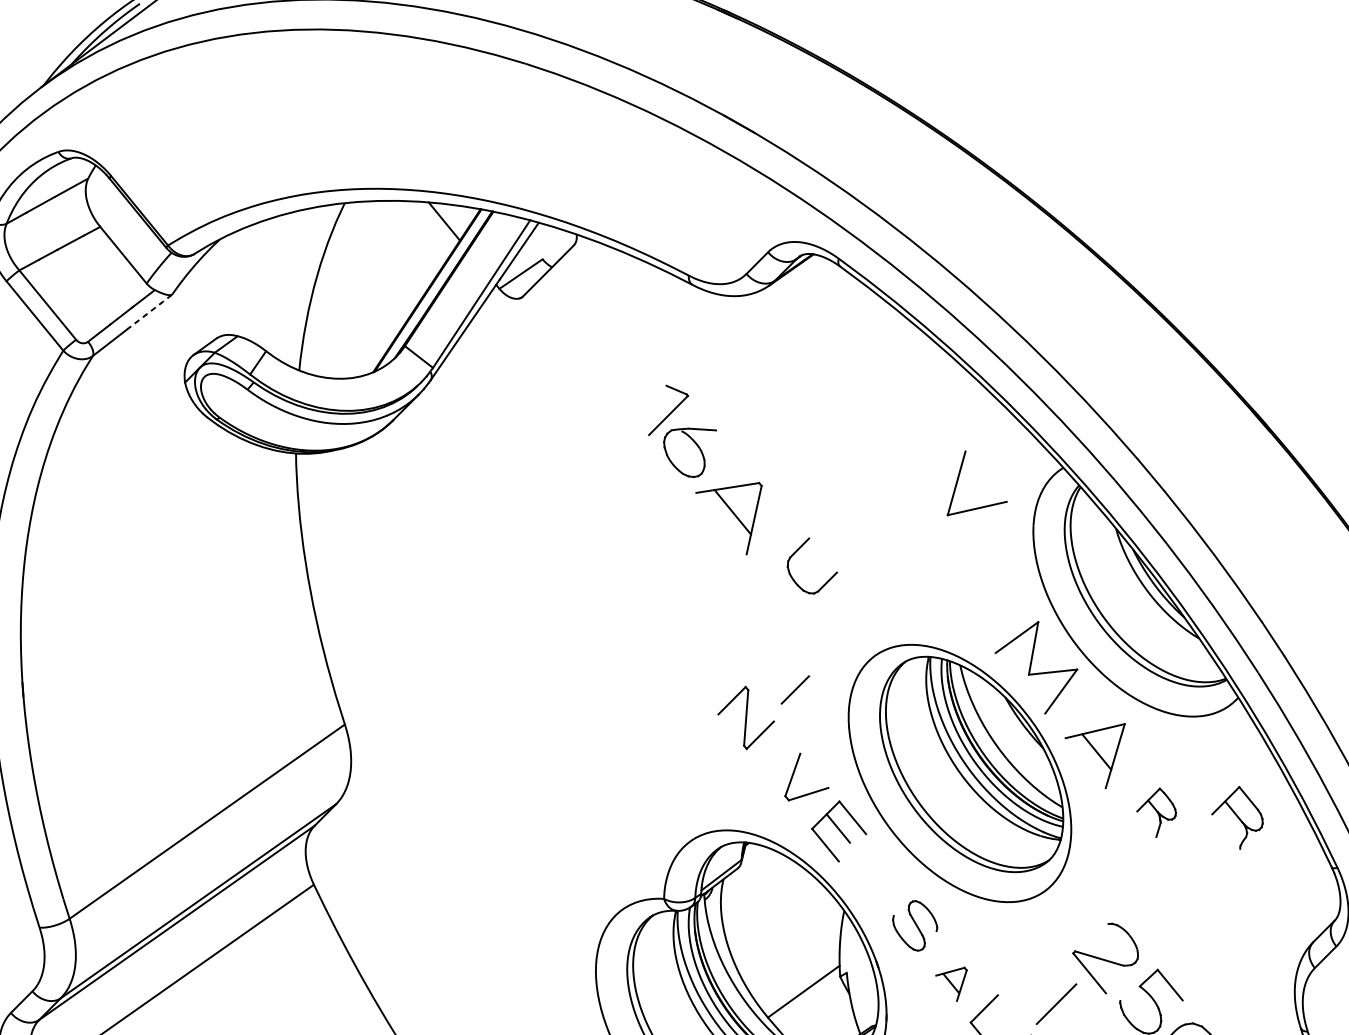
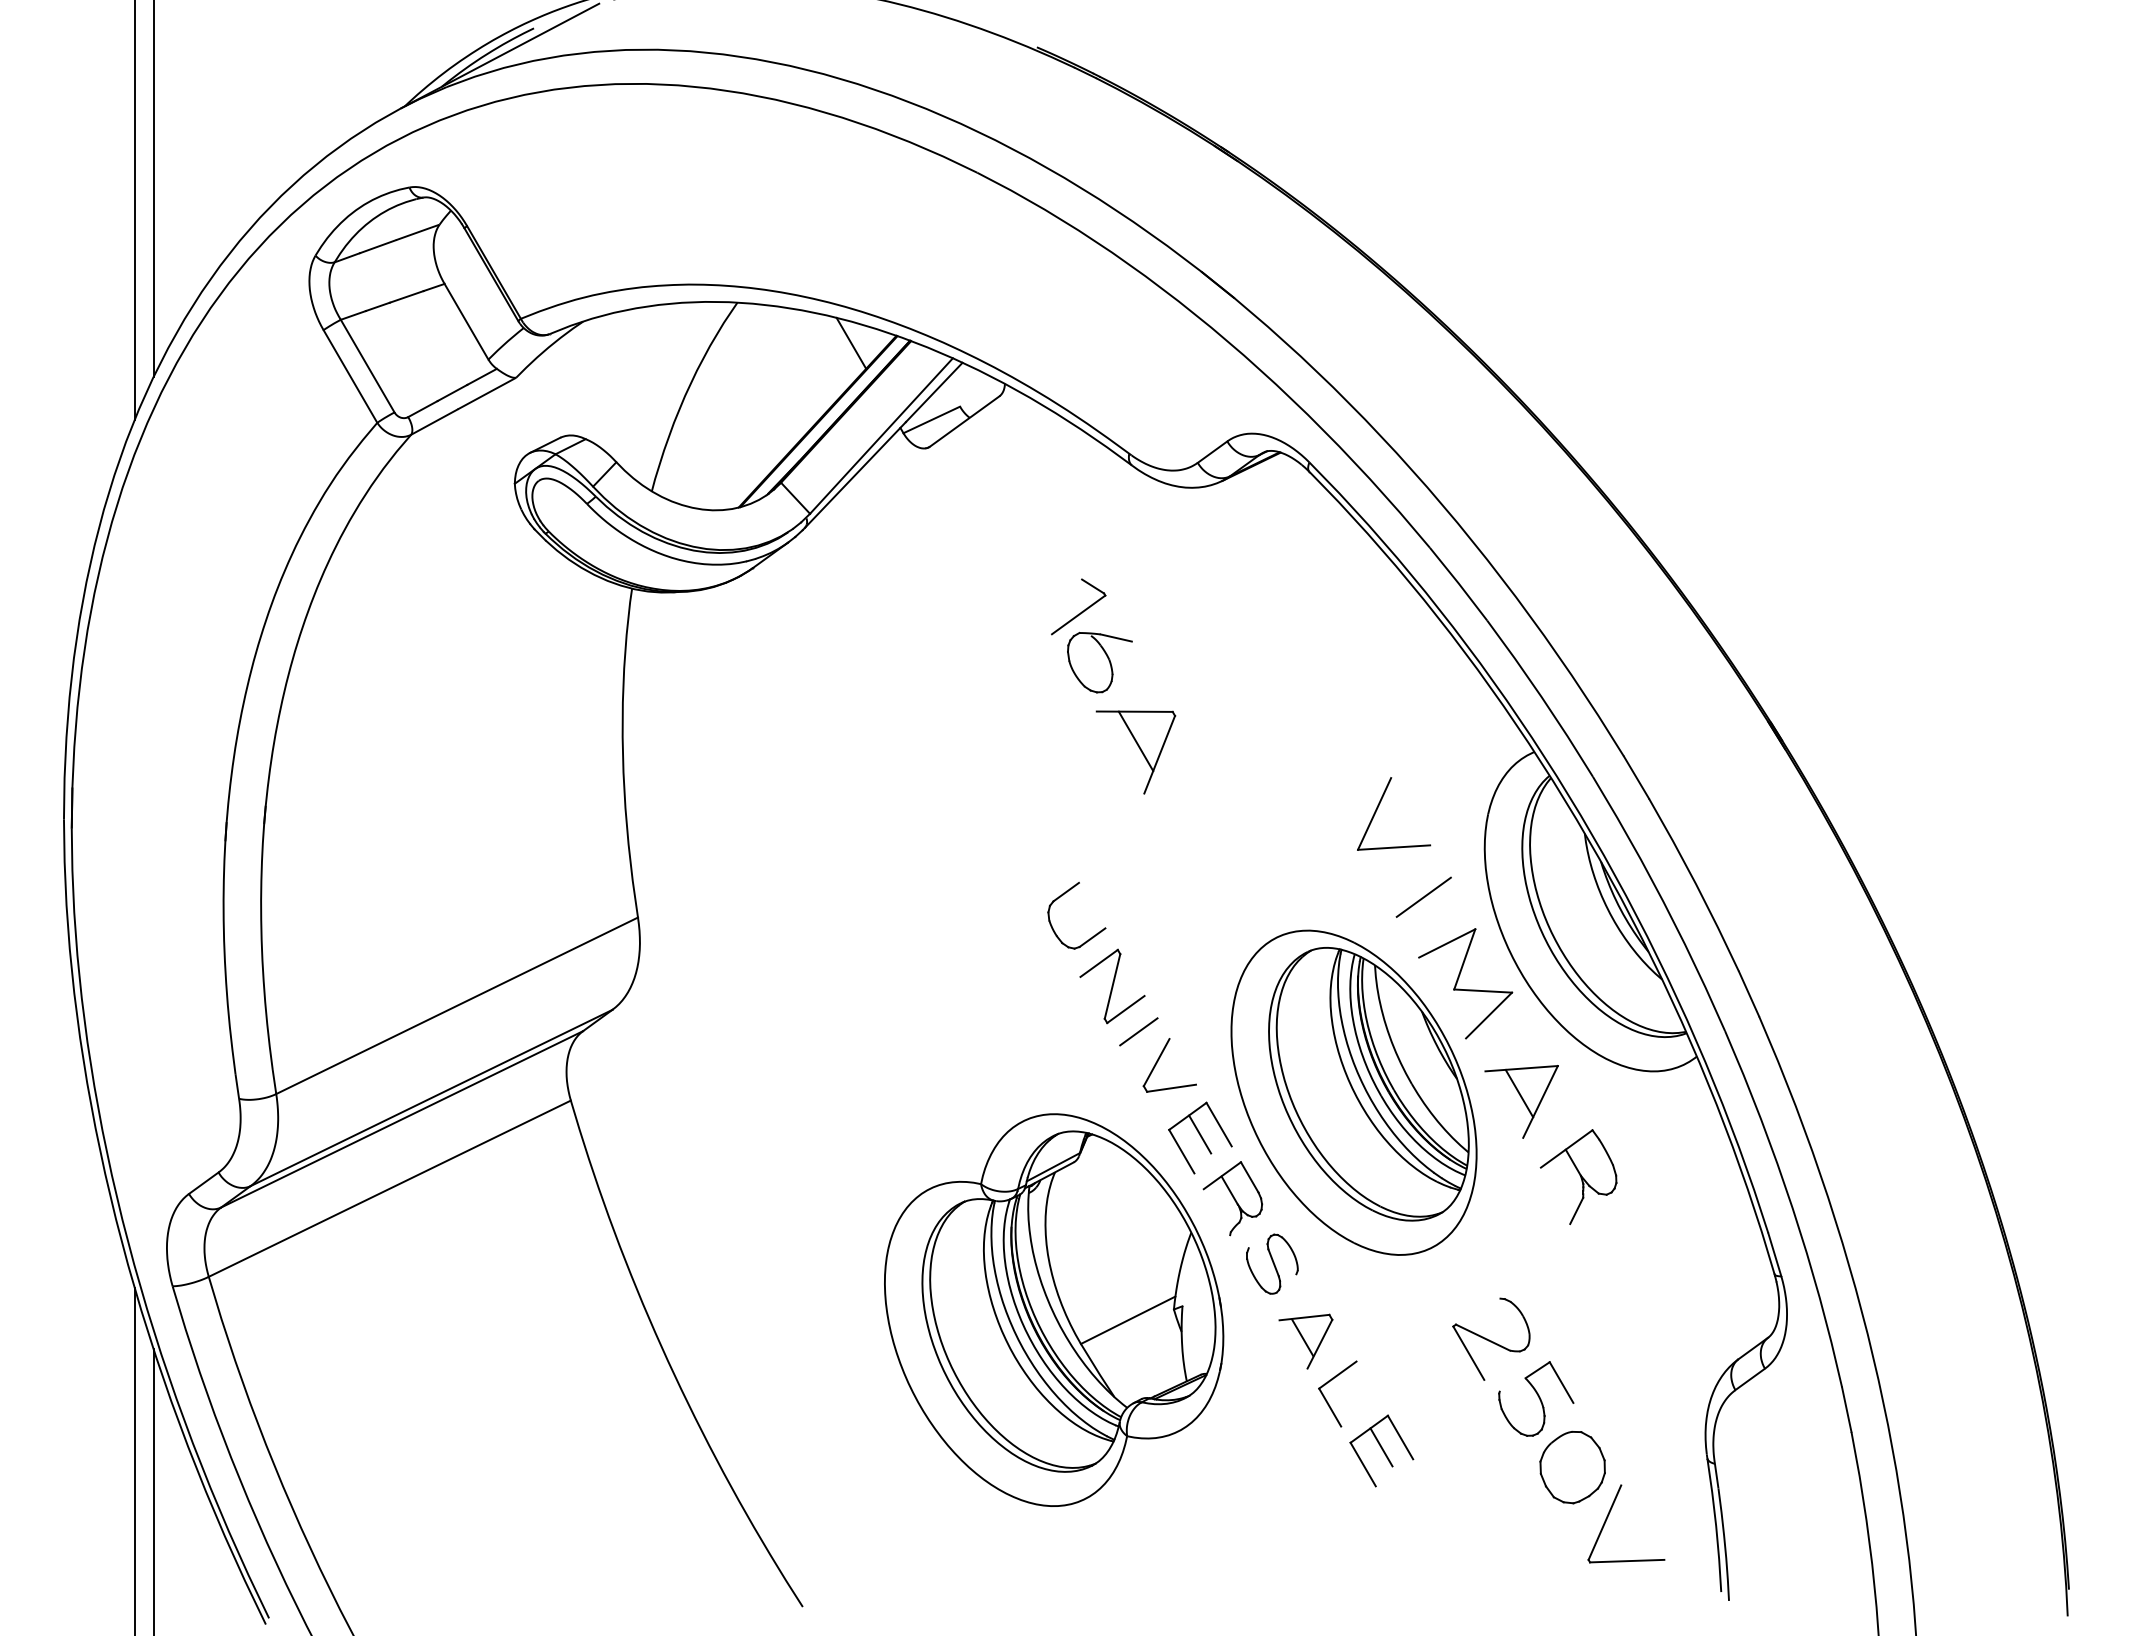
line: (150, 311) -> (487, 393), dashed -> solid
part: (959, 478) -> (1378, 808), moved
part: (797, 551) -> (1063, 895), moved
line: (795, 689) -> (1138, 1031), moved
part: (1156, 812) -> (1578, 1176), size x1.67
part: (1237, 818) -> (1232, 1198), moved
part: (953, 985) -> (1305, 1341), size x1.43
line: (1056, 1003) -> (1423, 896), moved

